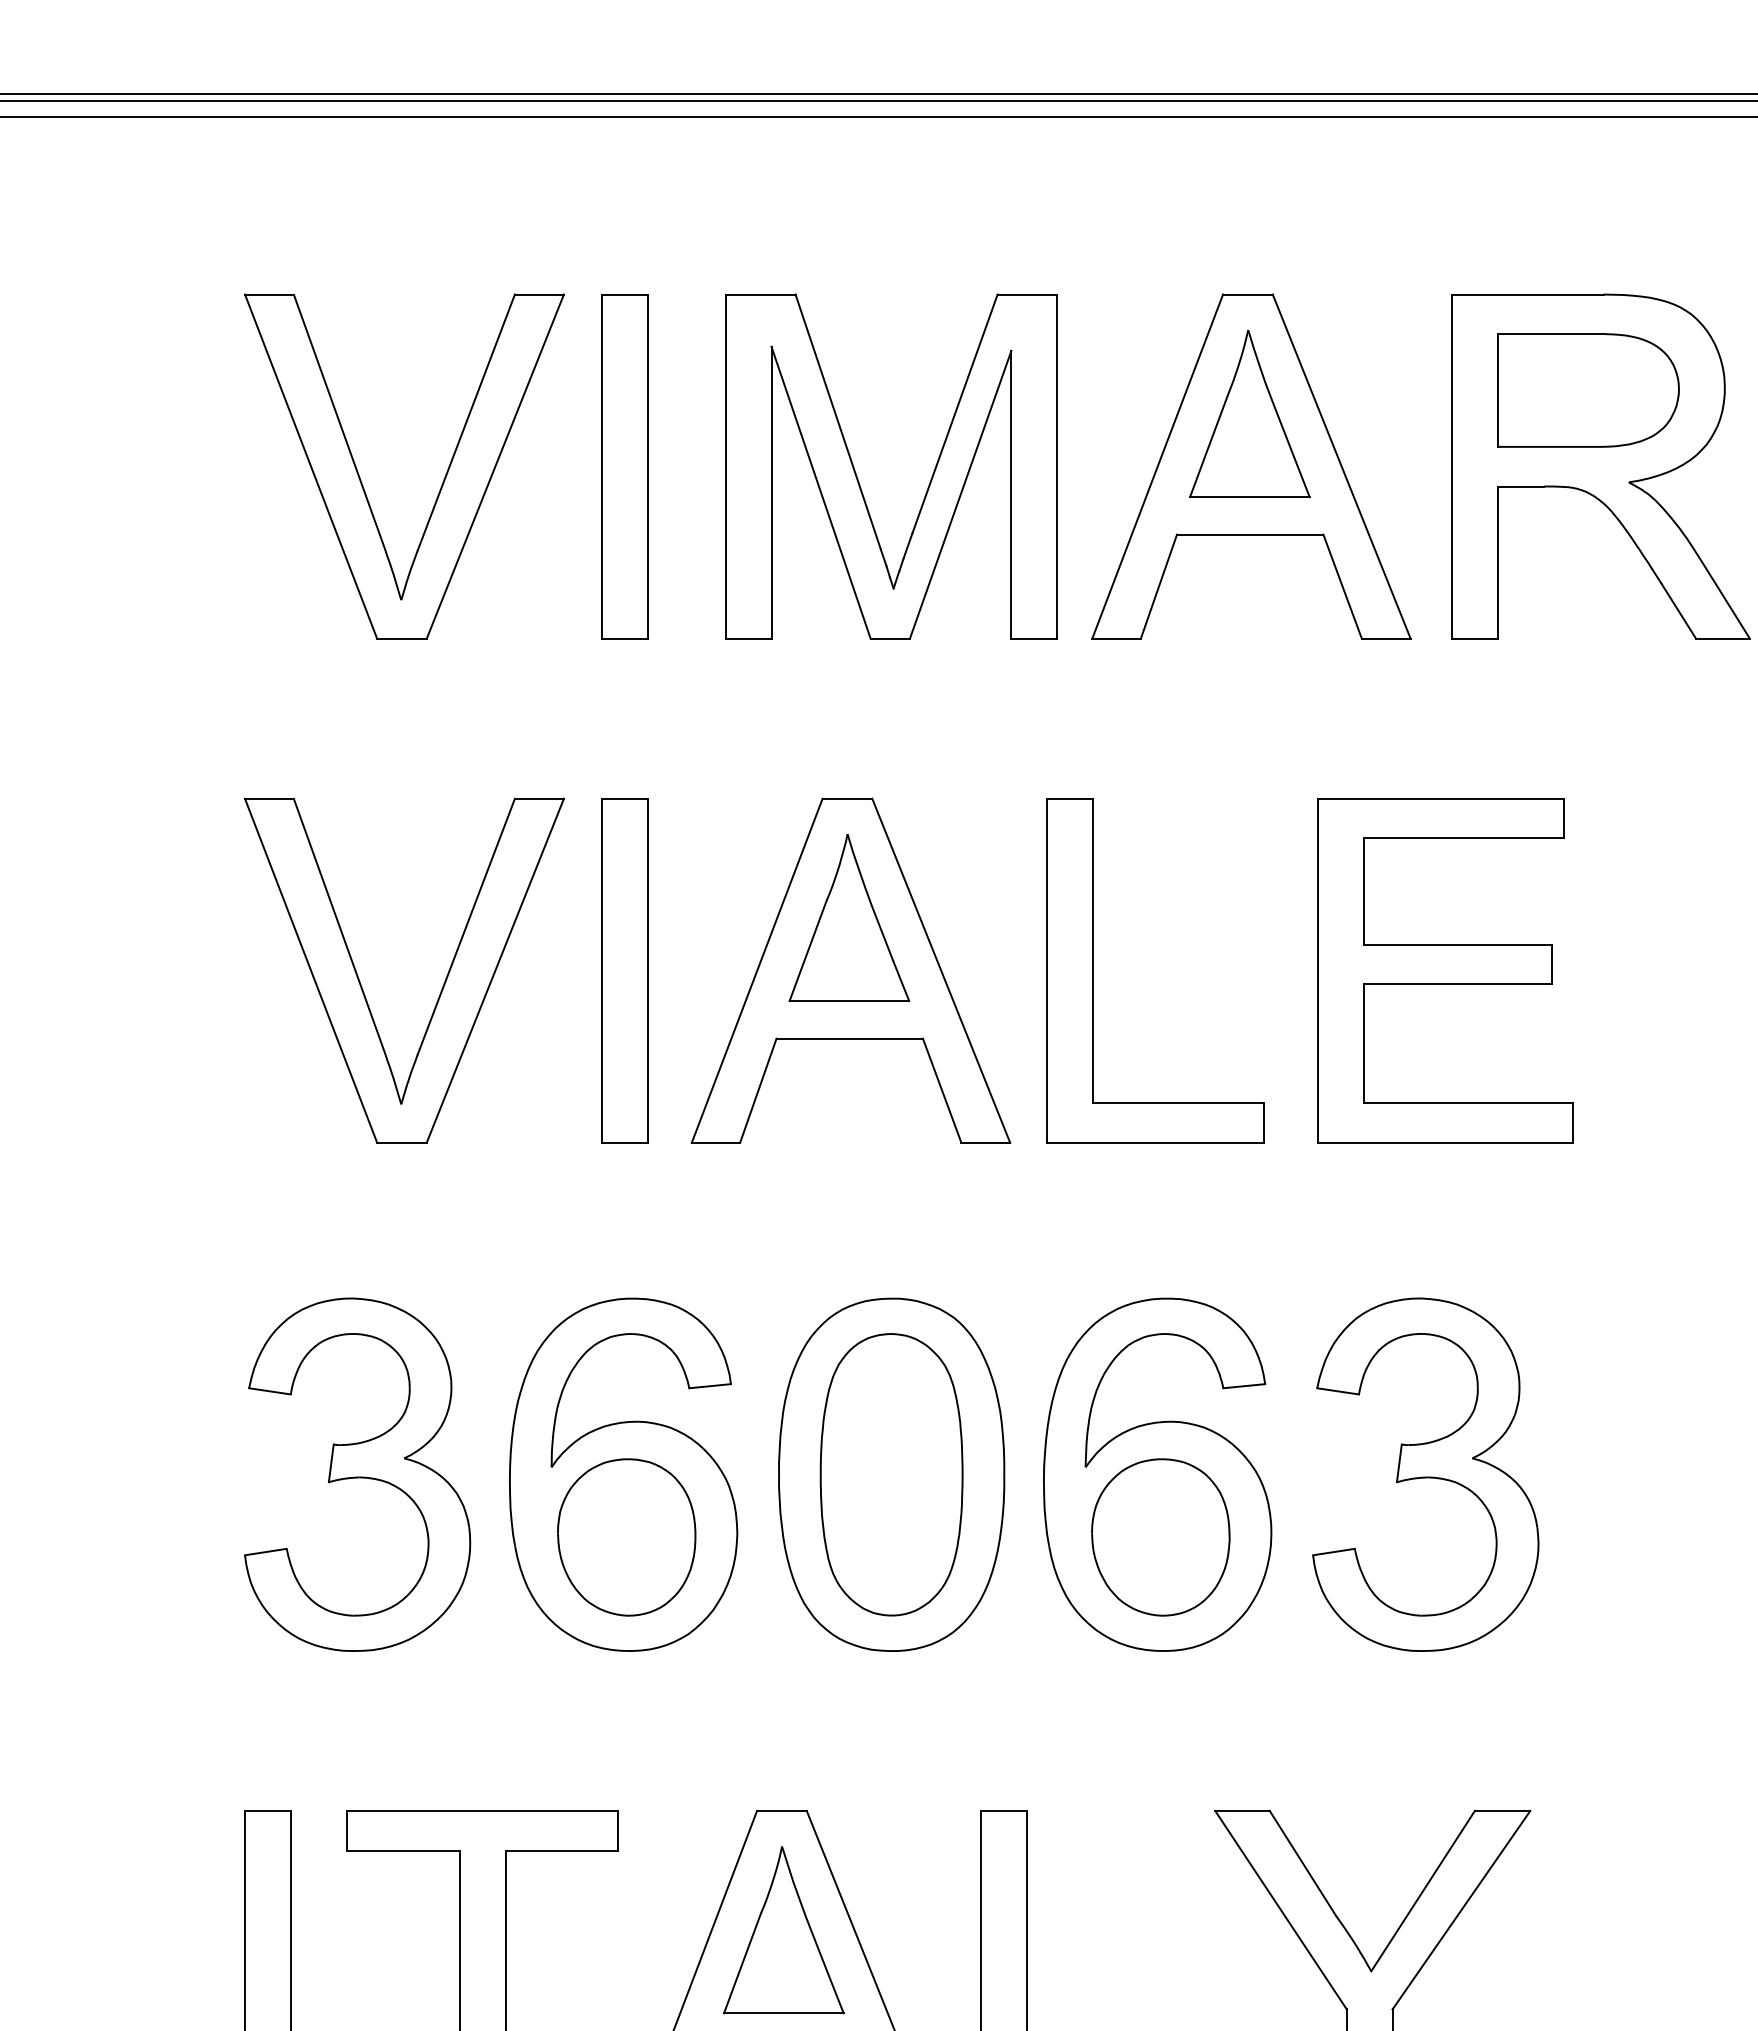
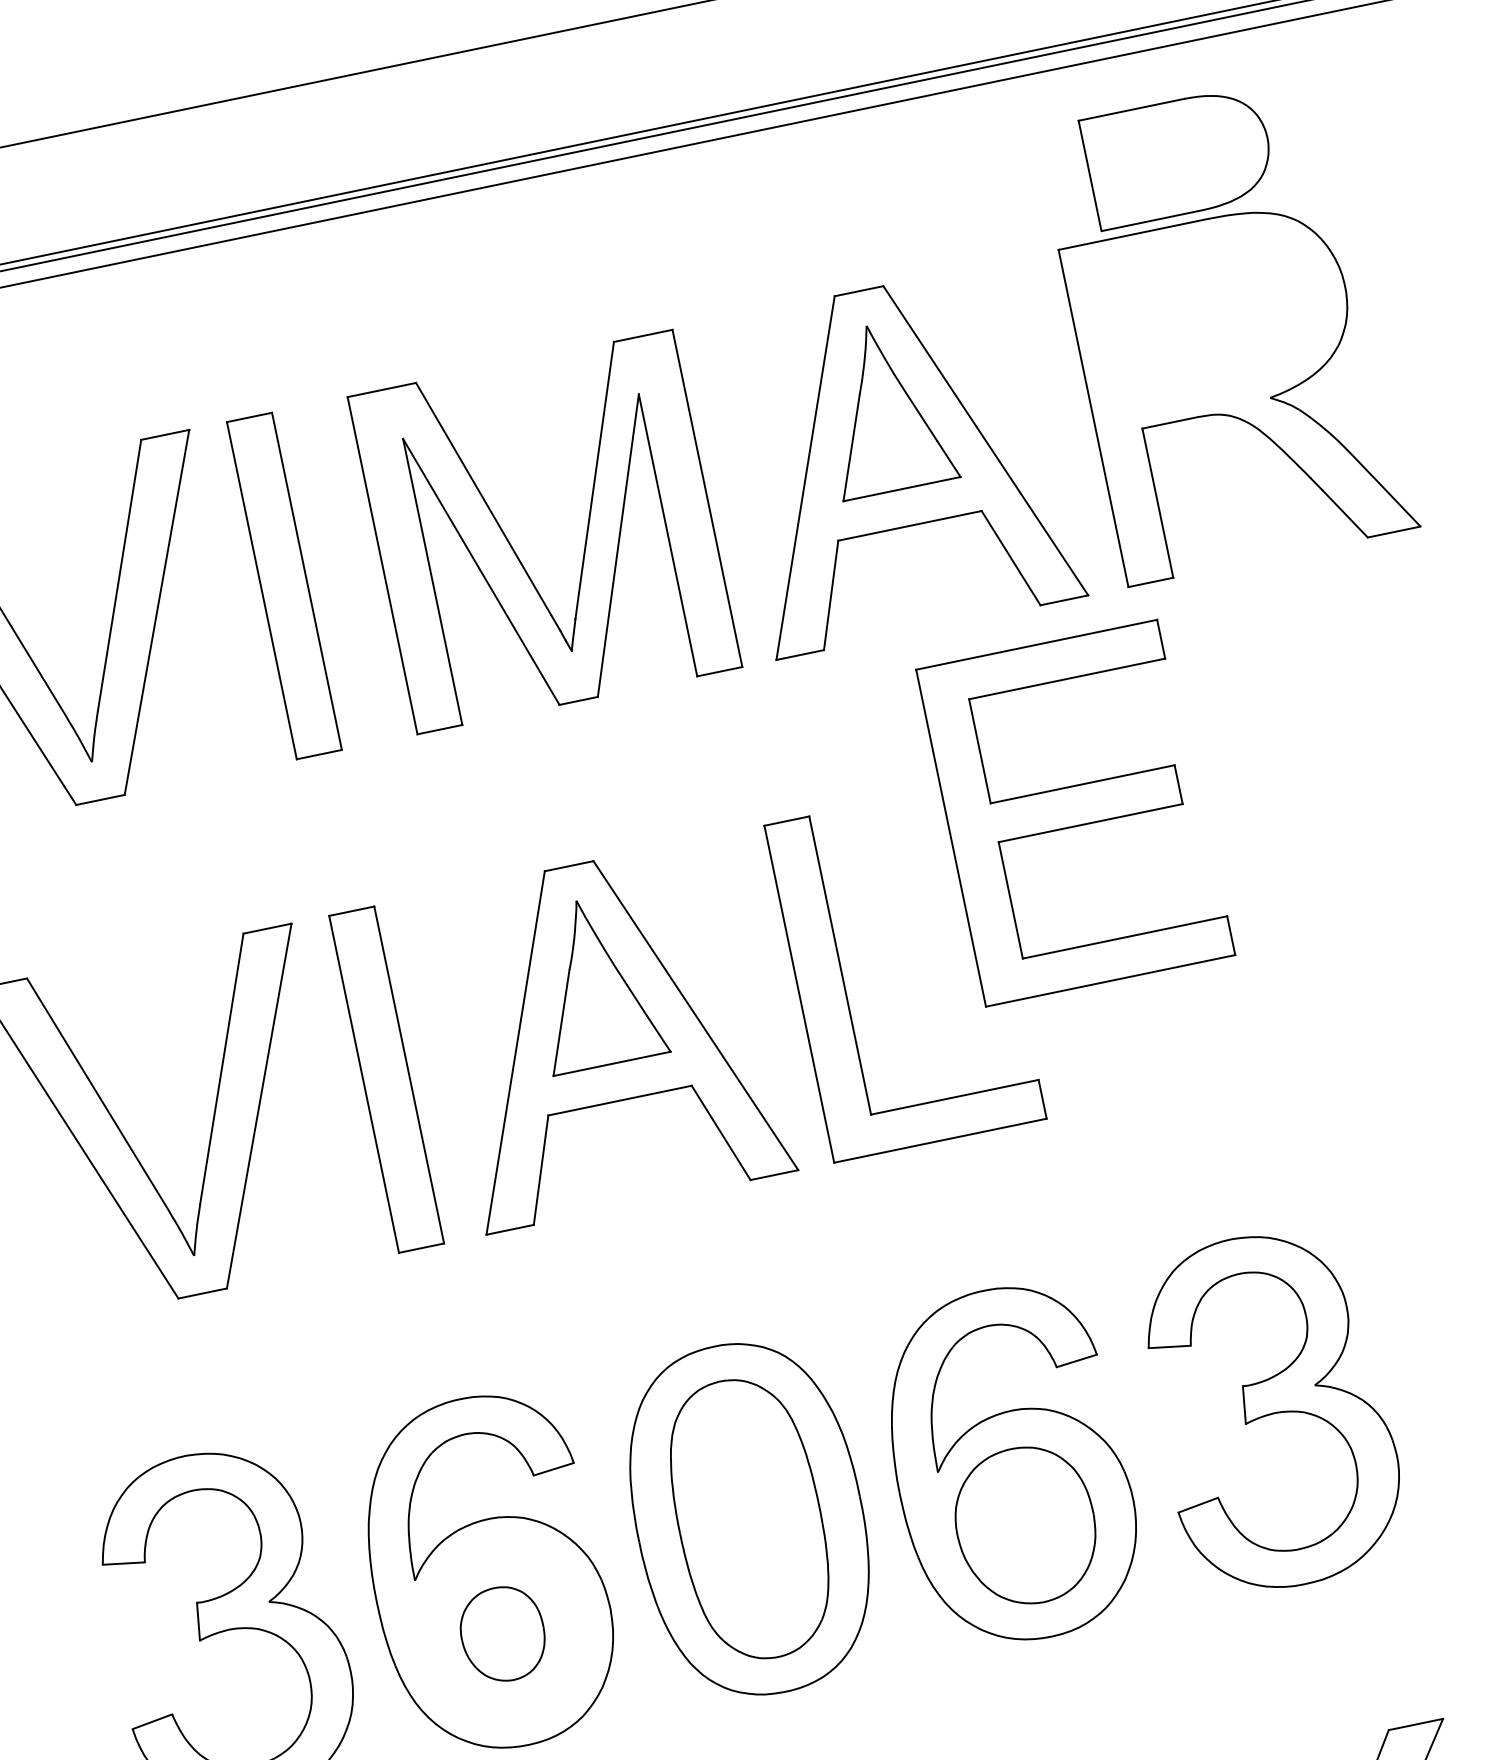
part: (1588, 390) -> (1179, 157), moved
part: (1445, 970) -> (1075, 812), moved
part: (626, 1537) -> (502, 1634), size x0.6

